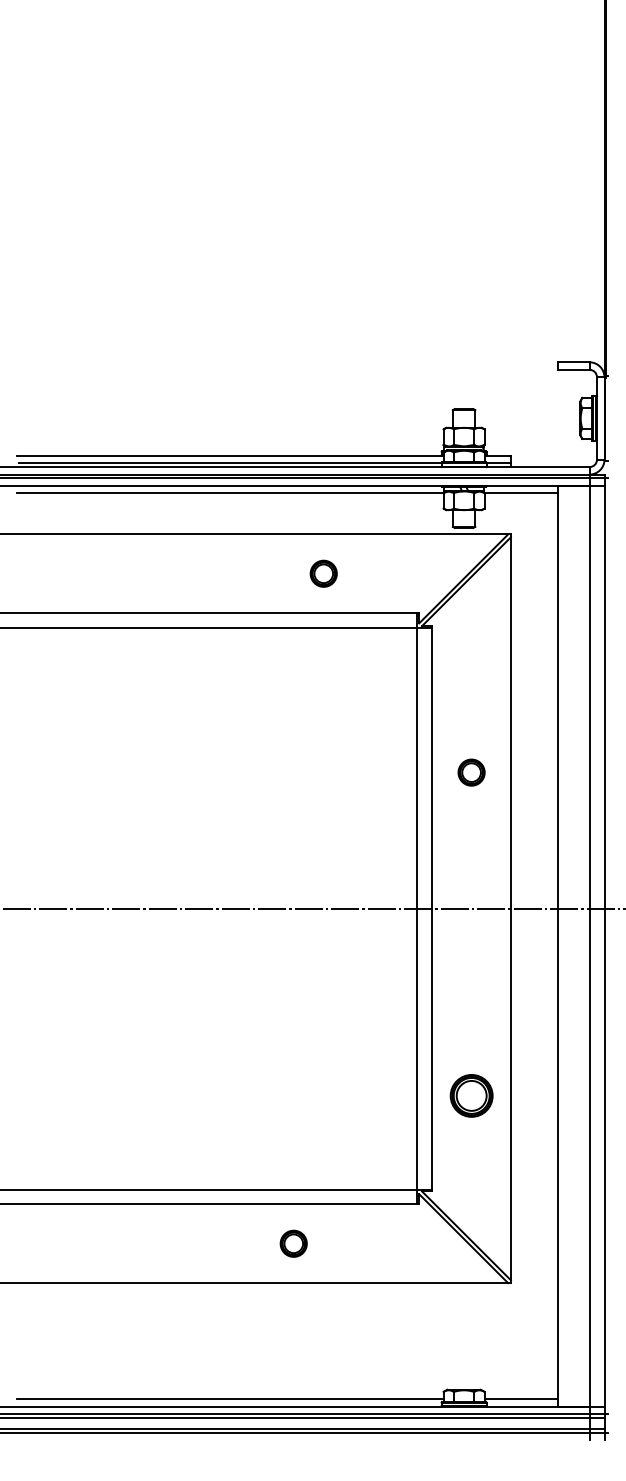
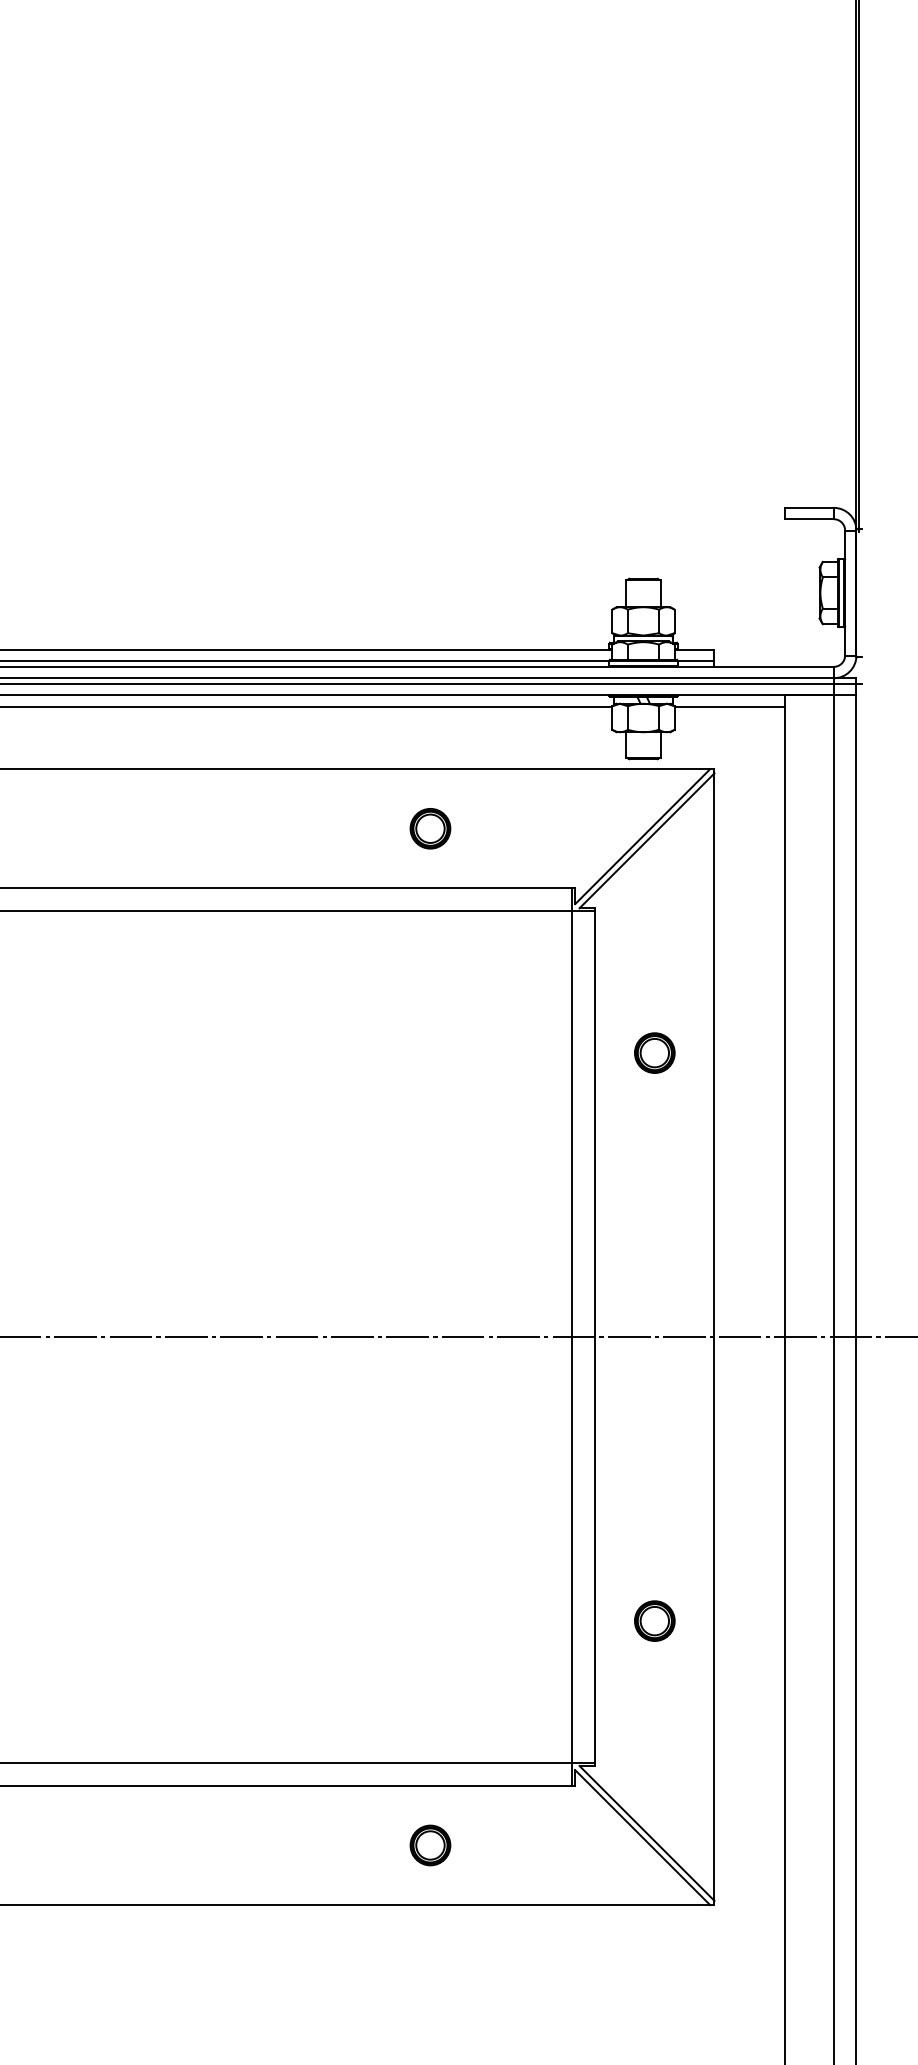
part: (471, 772) -> (654, 1052), moved
part: (471, 1095) -> (654, 1620), size x0.62
part: (293, 1243) -> (430, 1845), moved

